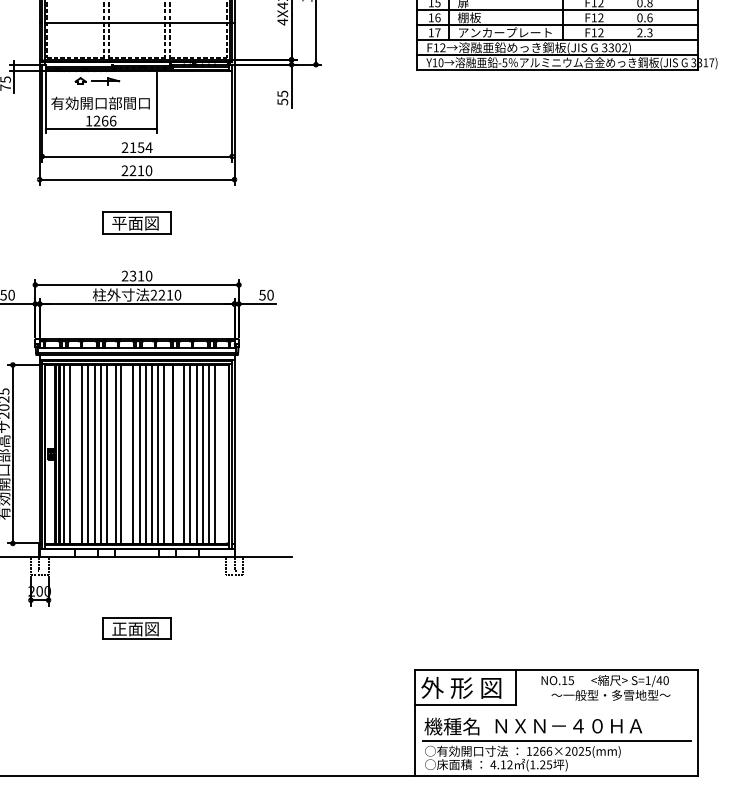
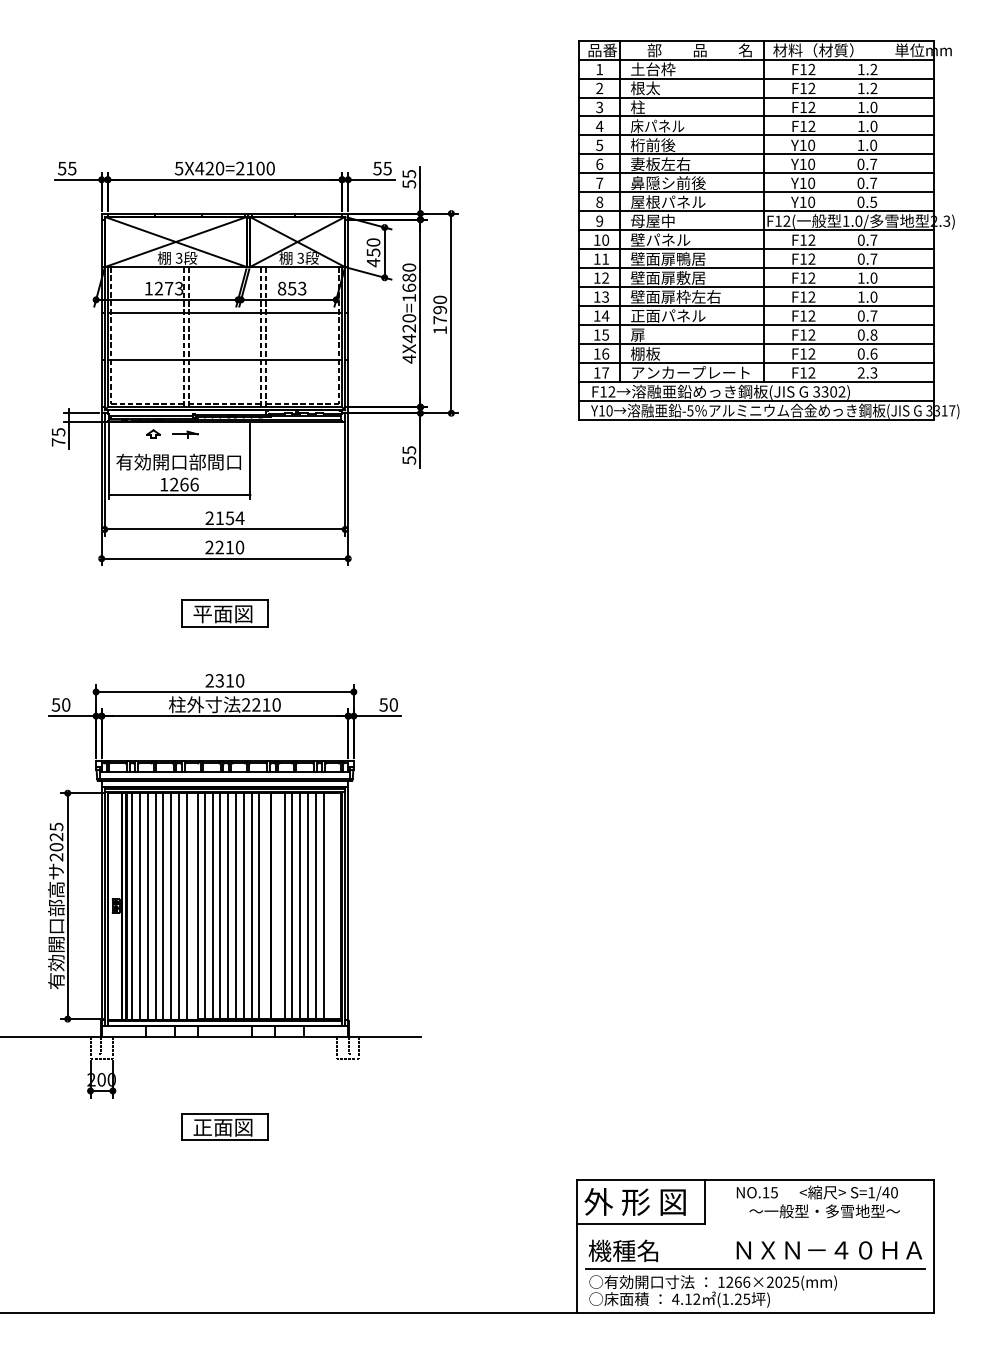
part: (105, 81) -> (185, 434), size x0.71
line: (75, 454) -> (147, 906), added
line: (127, 454) -> (212, 906), added
text: (568, 726) -> (829, 1250), moved

